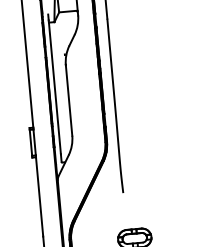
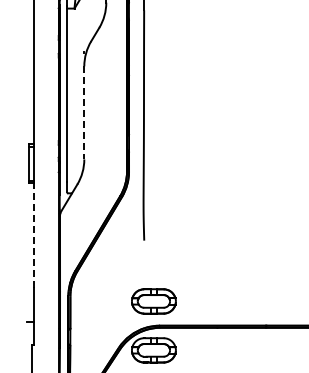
line: (69, 100) -> (84, 112), solid -> dashed
line: (39, 196) -> (34, 235), solid -> dashed

